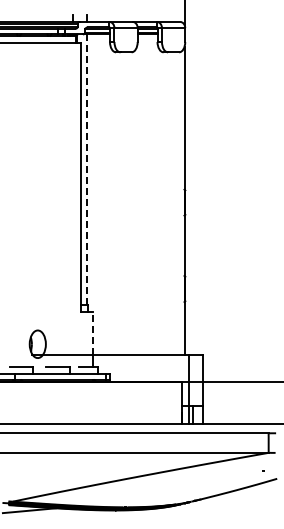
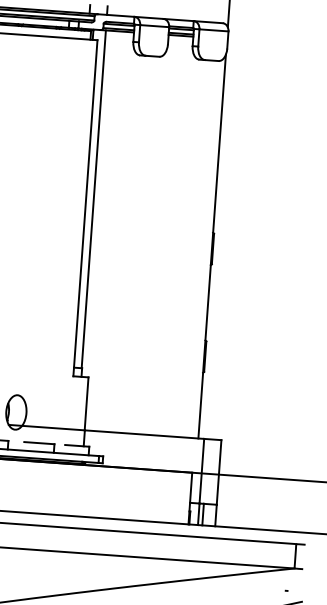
line: (87, 169) -> (93, 198), dashed -> solid
line: (93, 332) -> (86, 402), dashed -> solid

